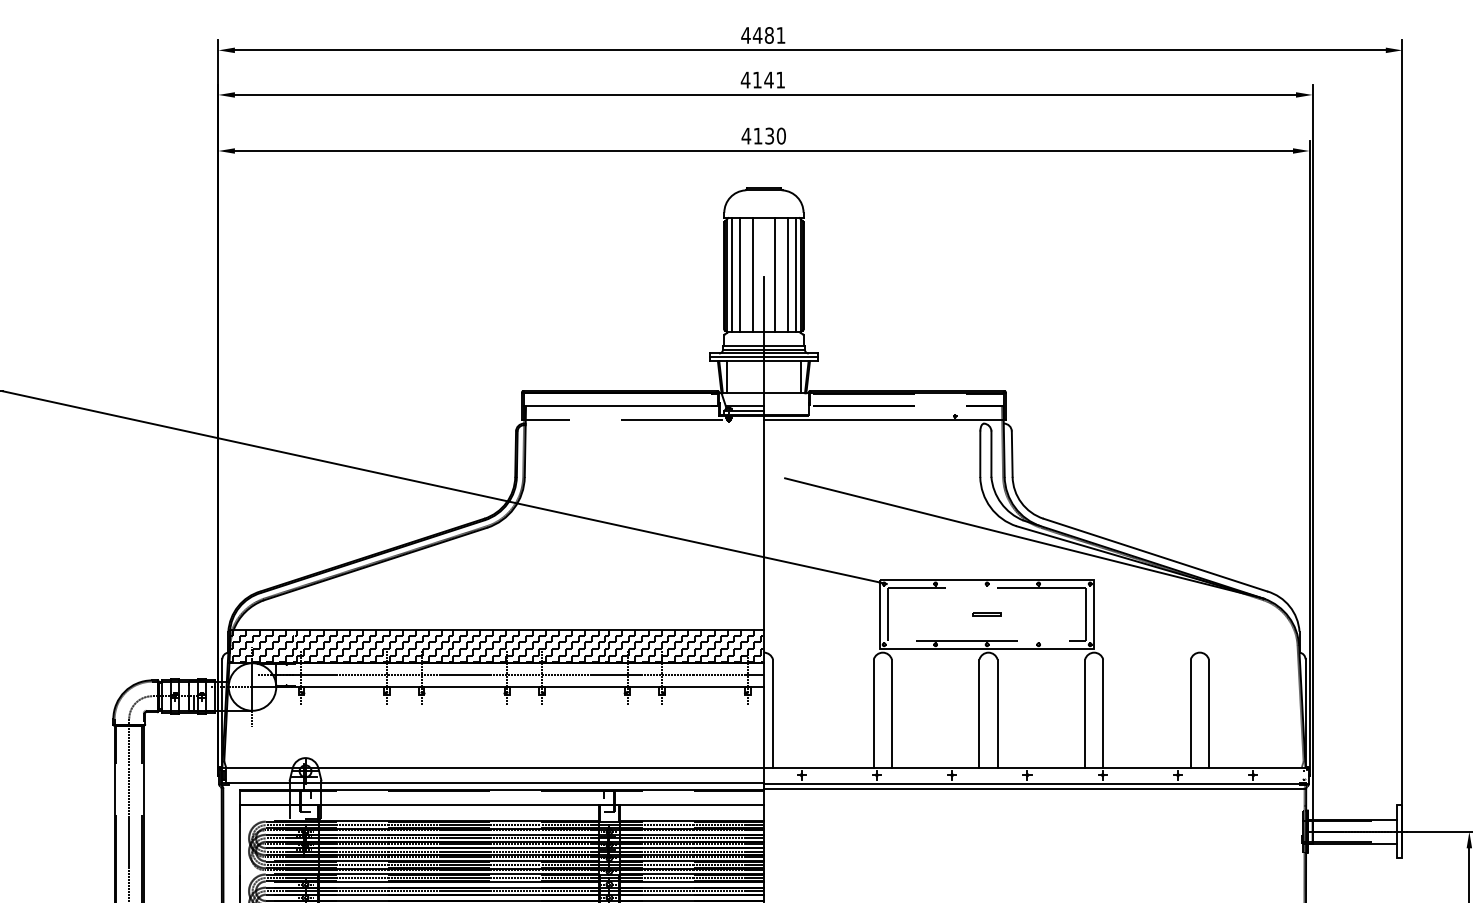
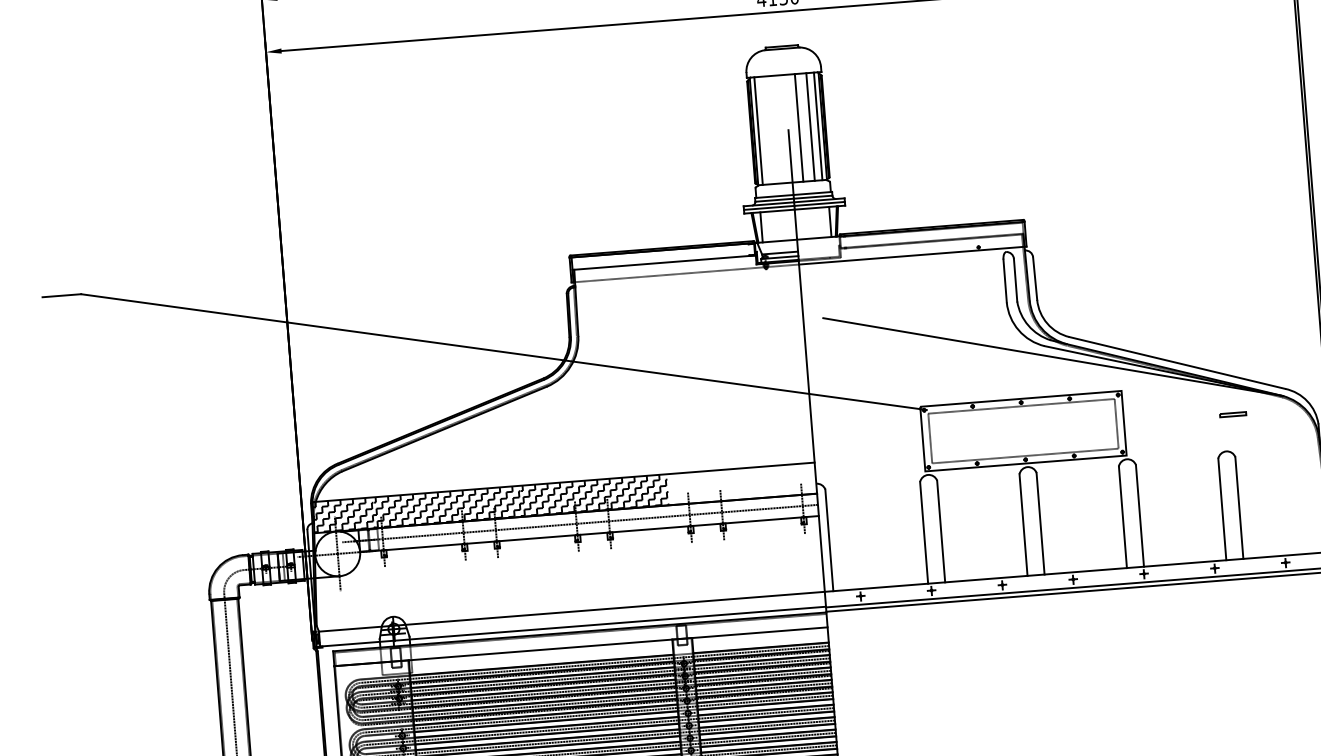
line: (740, 275) -> (766, 130), removed
line: (752, 275) -> (777, 129), removed
line: (986, 613) -> (1232, 413), moved
hatch: (683, 646) -> (740, 483), removed

